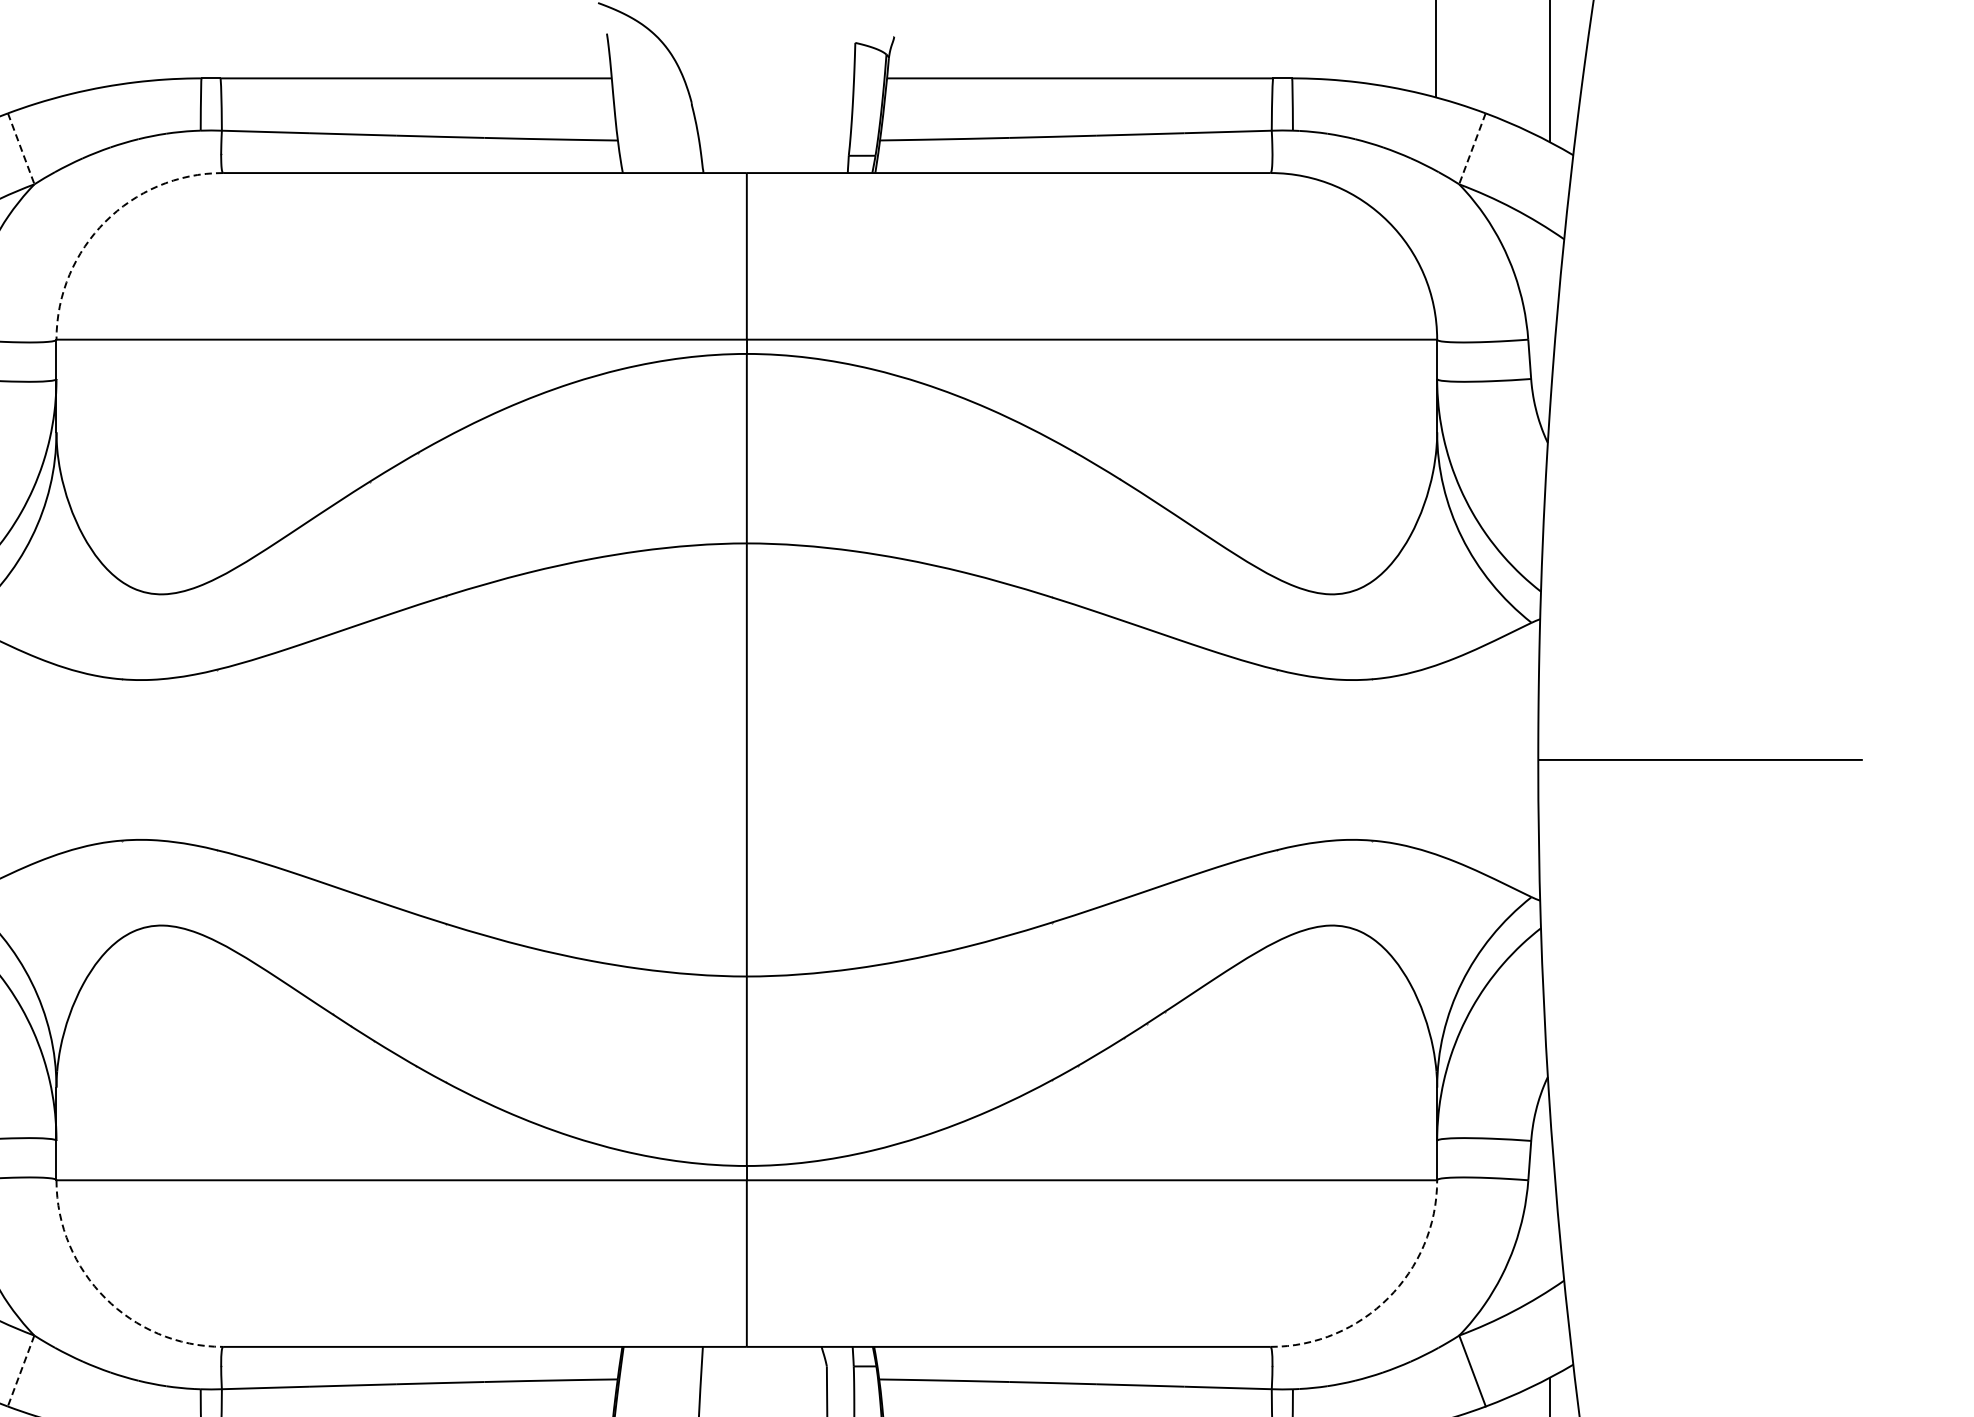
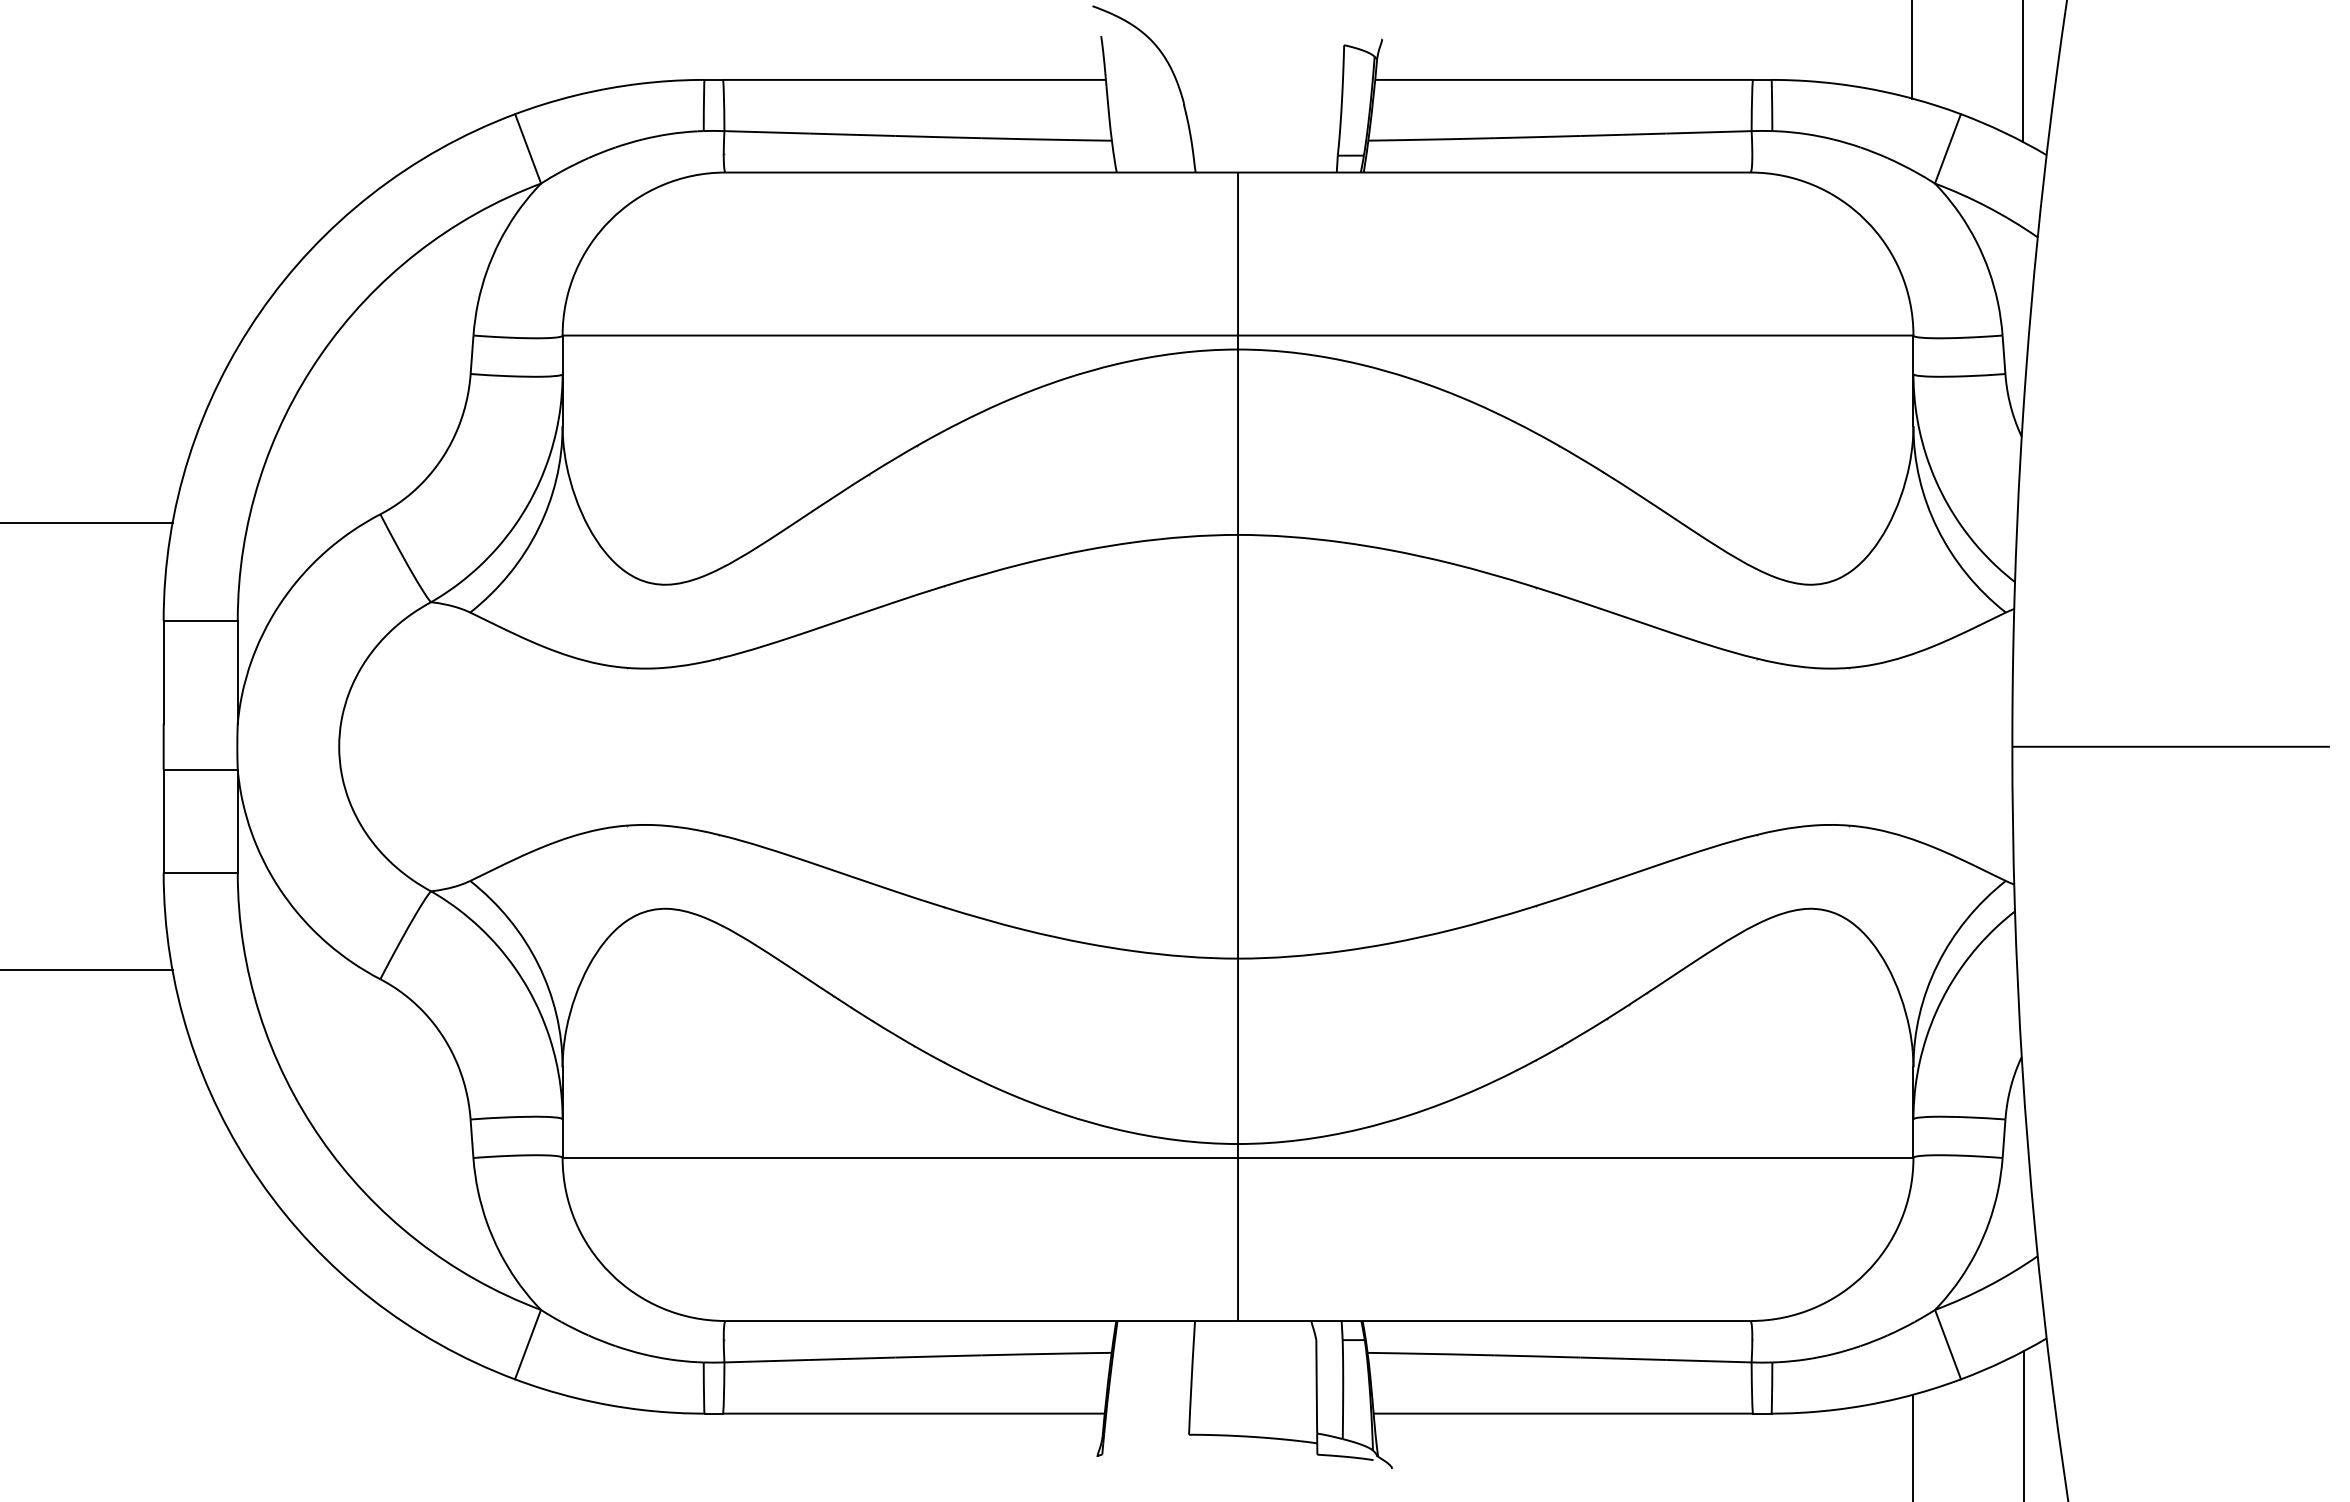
line: (21, 149) -> (528, 149), dashed -> solid
line: (1471, 149) -> (1947, 149), dashed -> solid
arc: (105, 222) -> (610, 220), dashed -> solid
arc: (105, 1298) -> (610, 1273), dashed -> solid
arc: (1388, 1298) -> (1865, 1273), dashed -> solid
line: (20, 1371) -> (527, 1345), dashed -> solid

